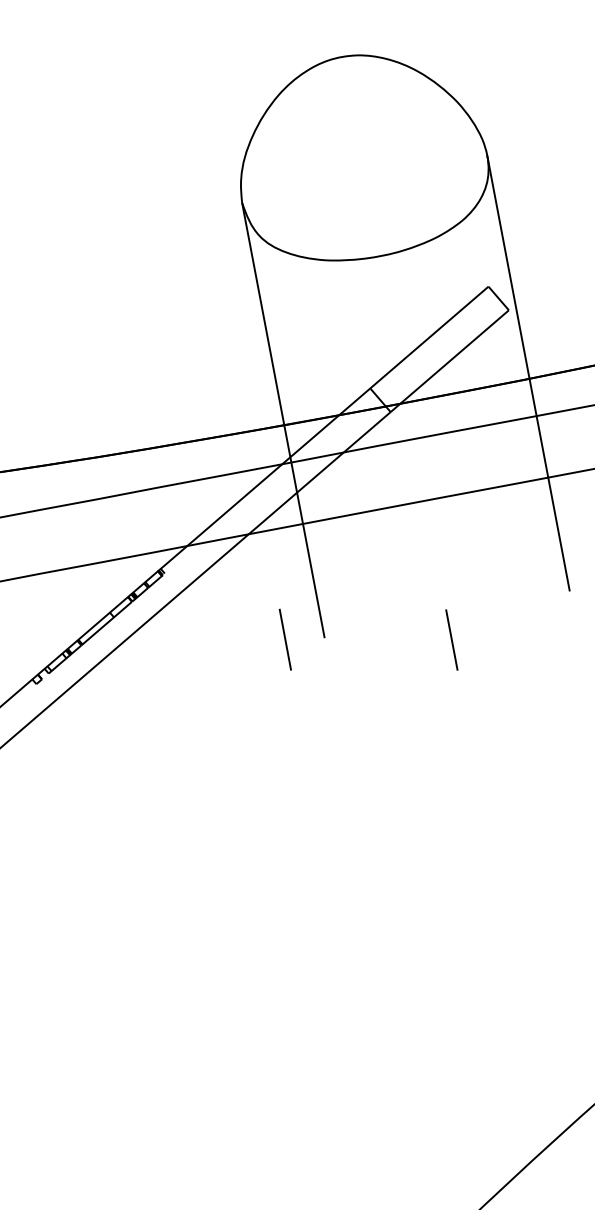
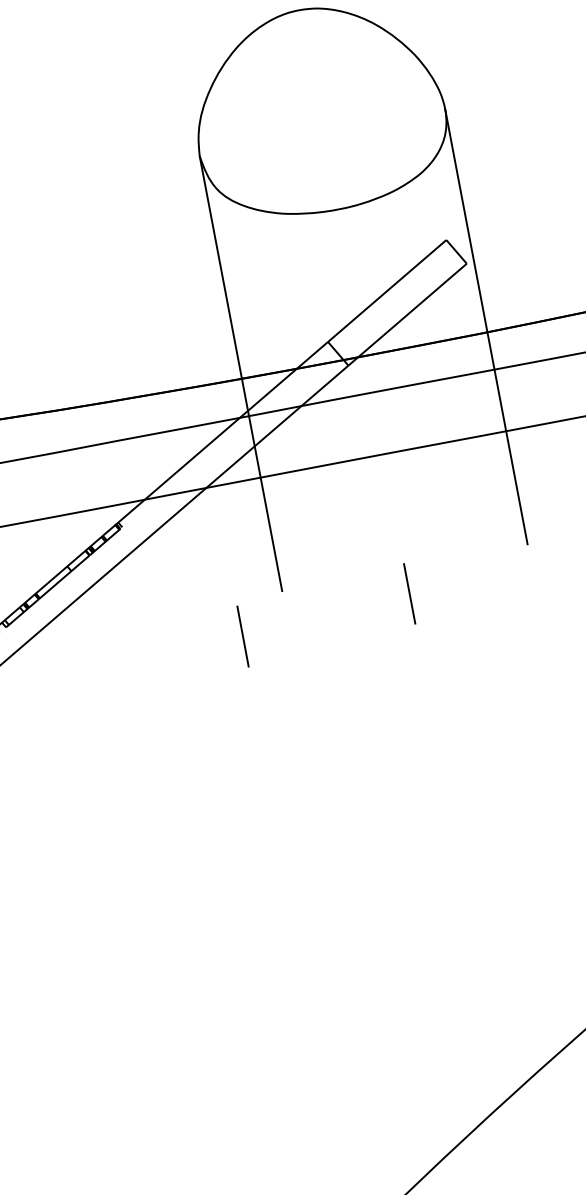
line: (284, 639) -> (242, 636), moved

